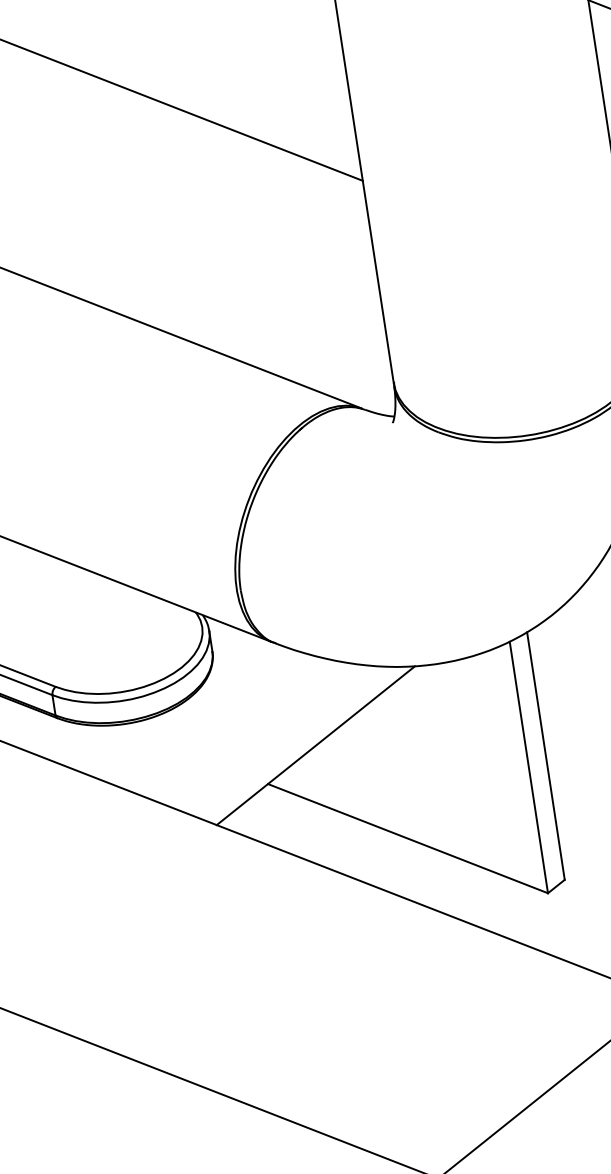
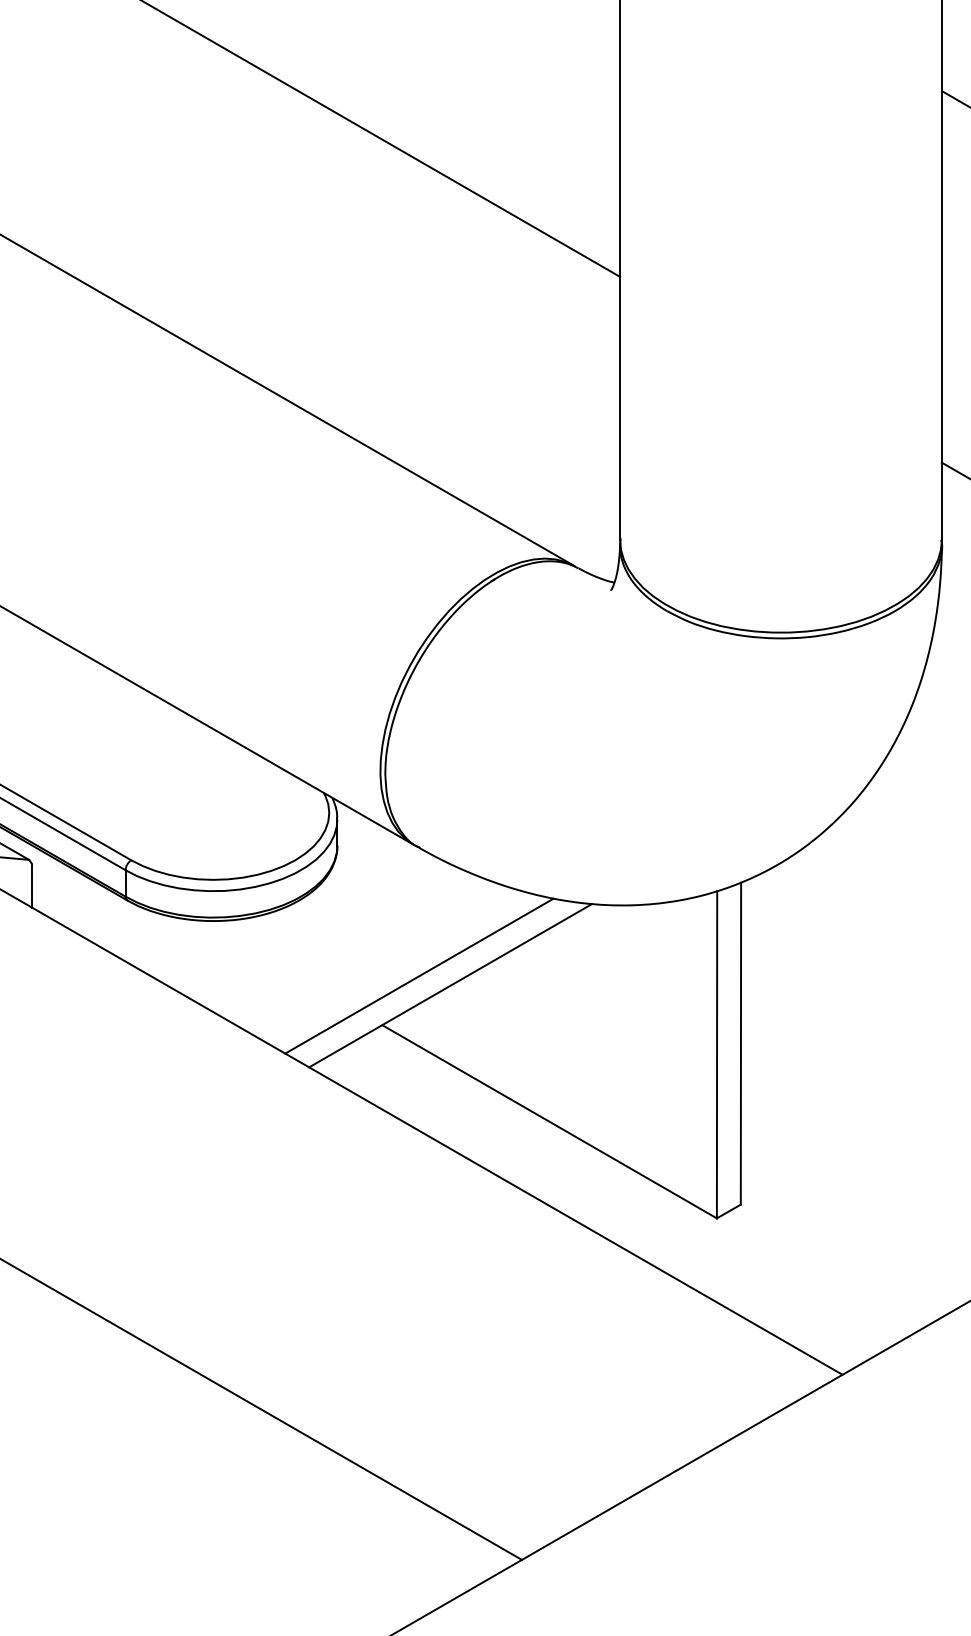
line: (290, 741) -> (419, 975), added

